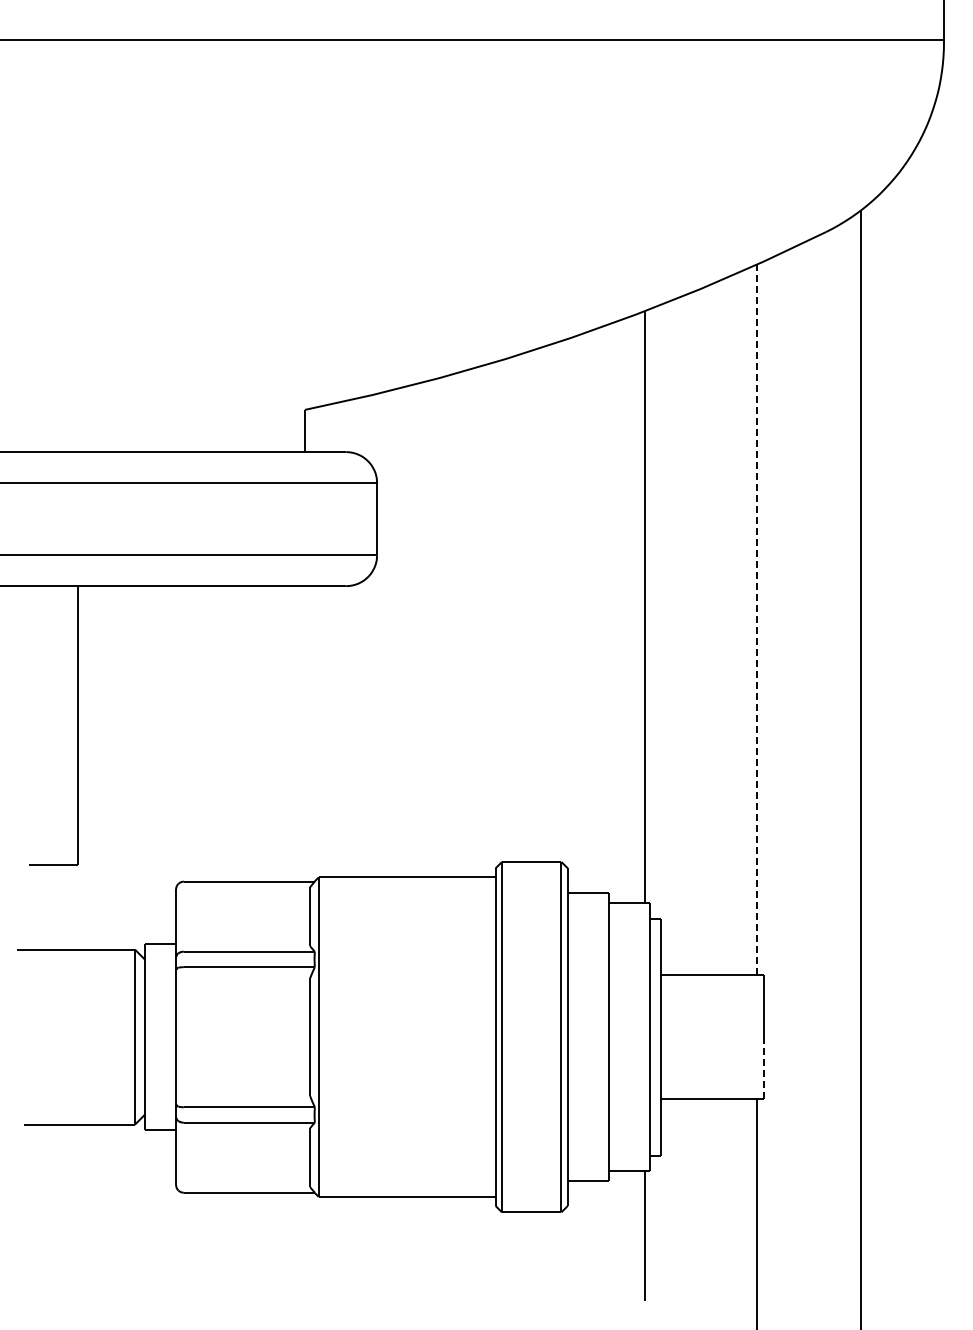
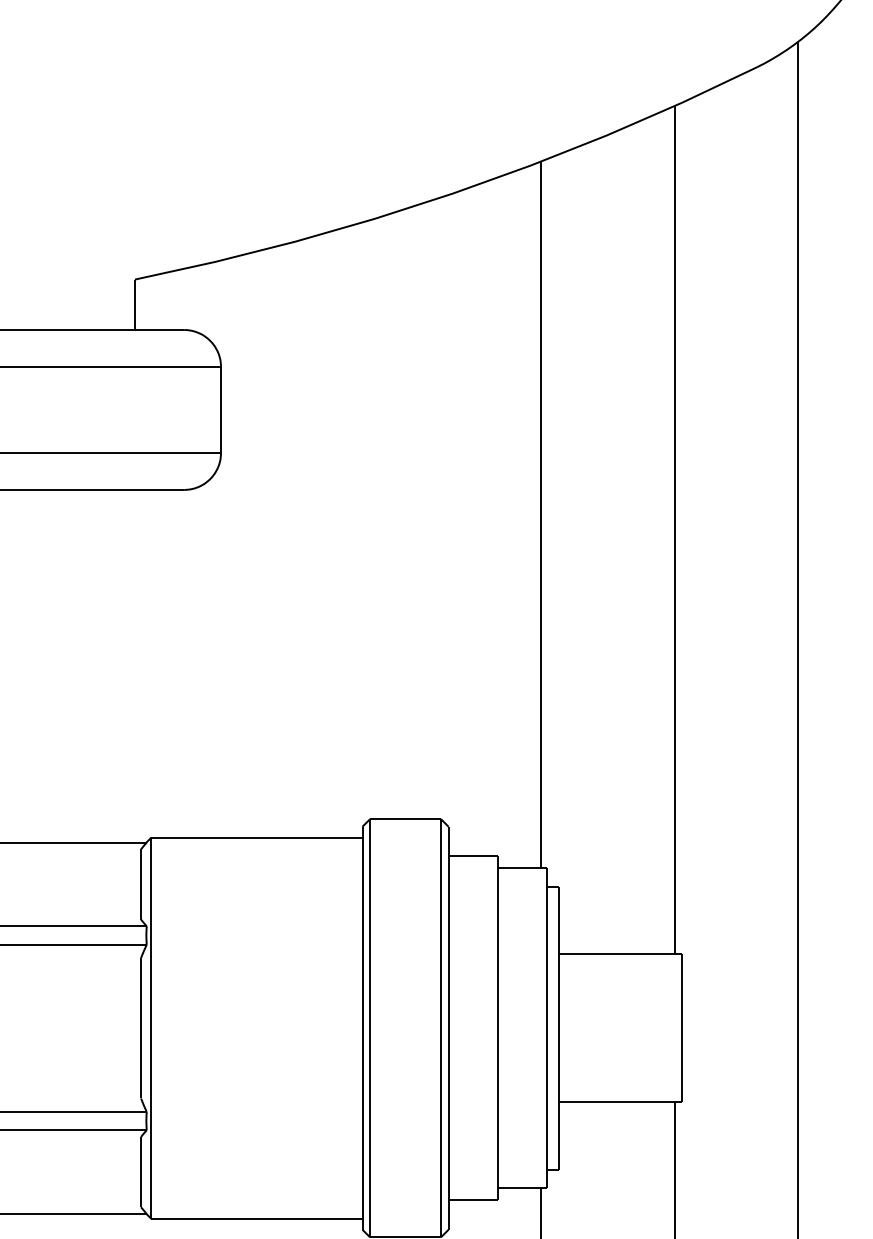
line: (757, 619) -> (675, 529), dashed -> solid
line: (763, 1068) -> (682, 1065), dashed -> solid

